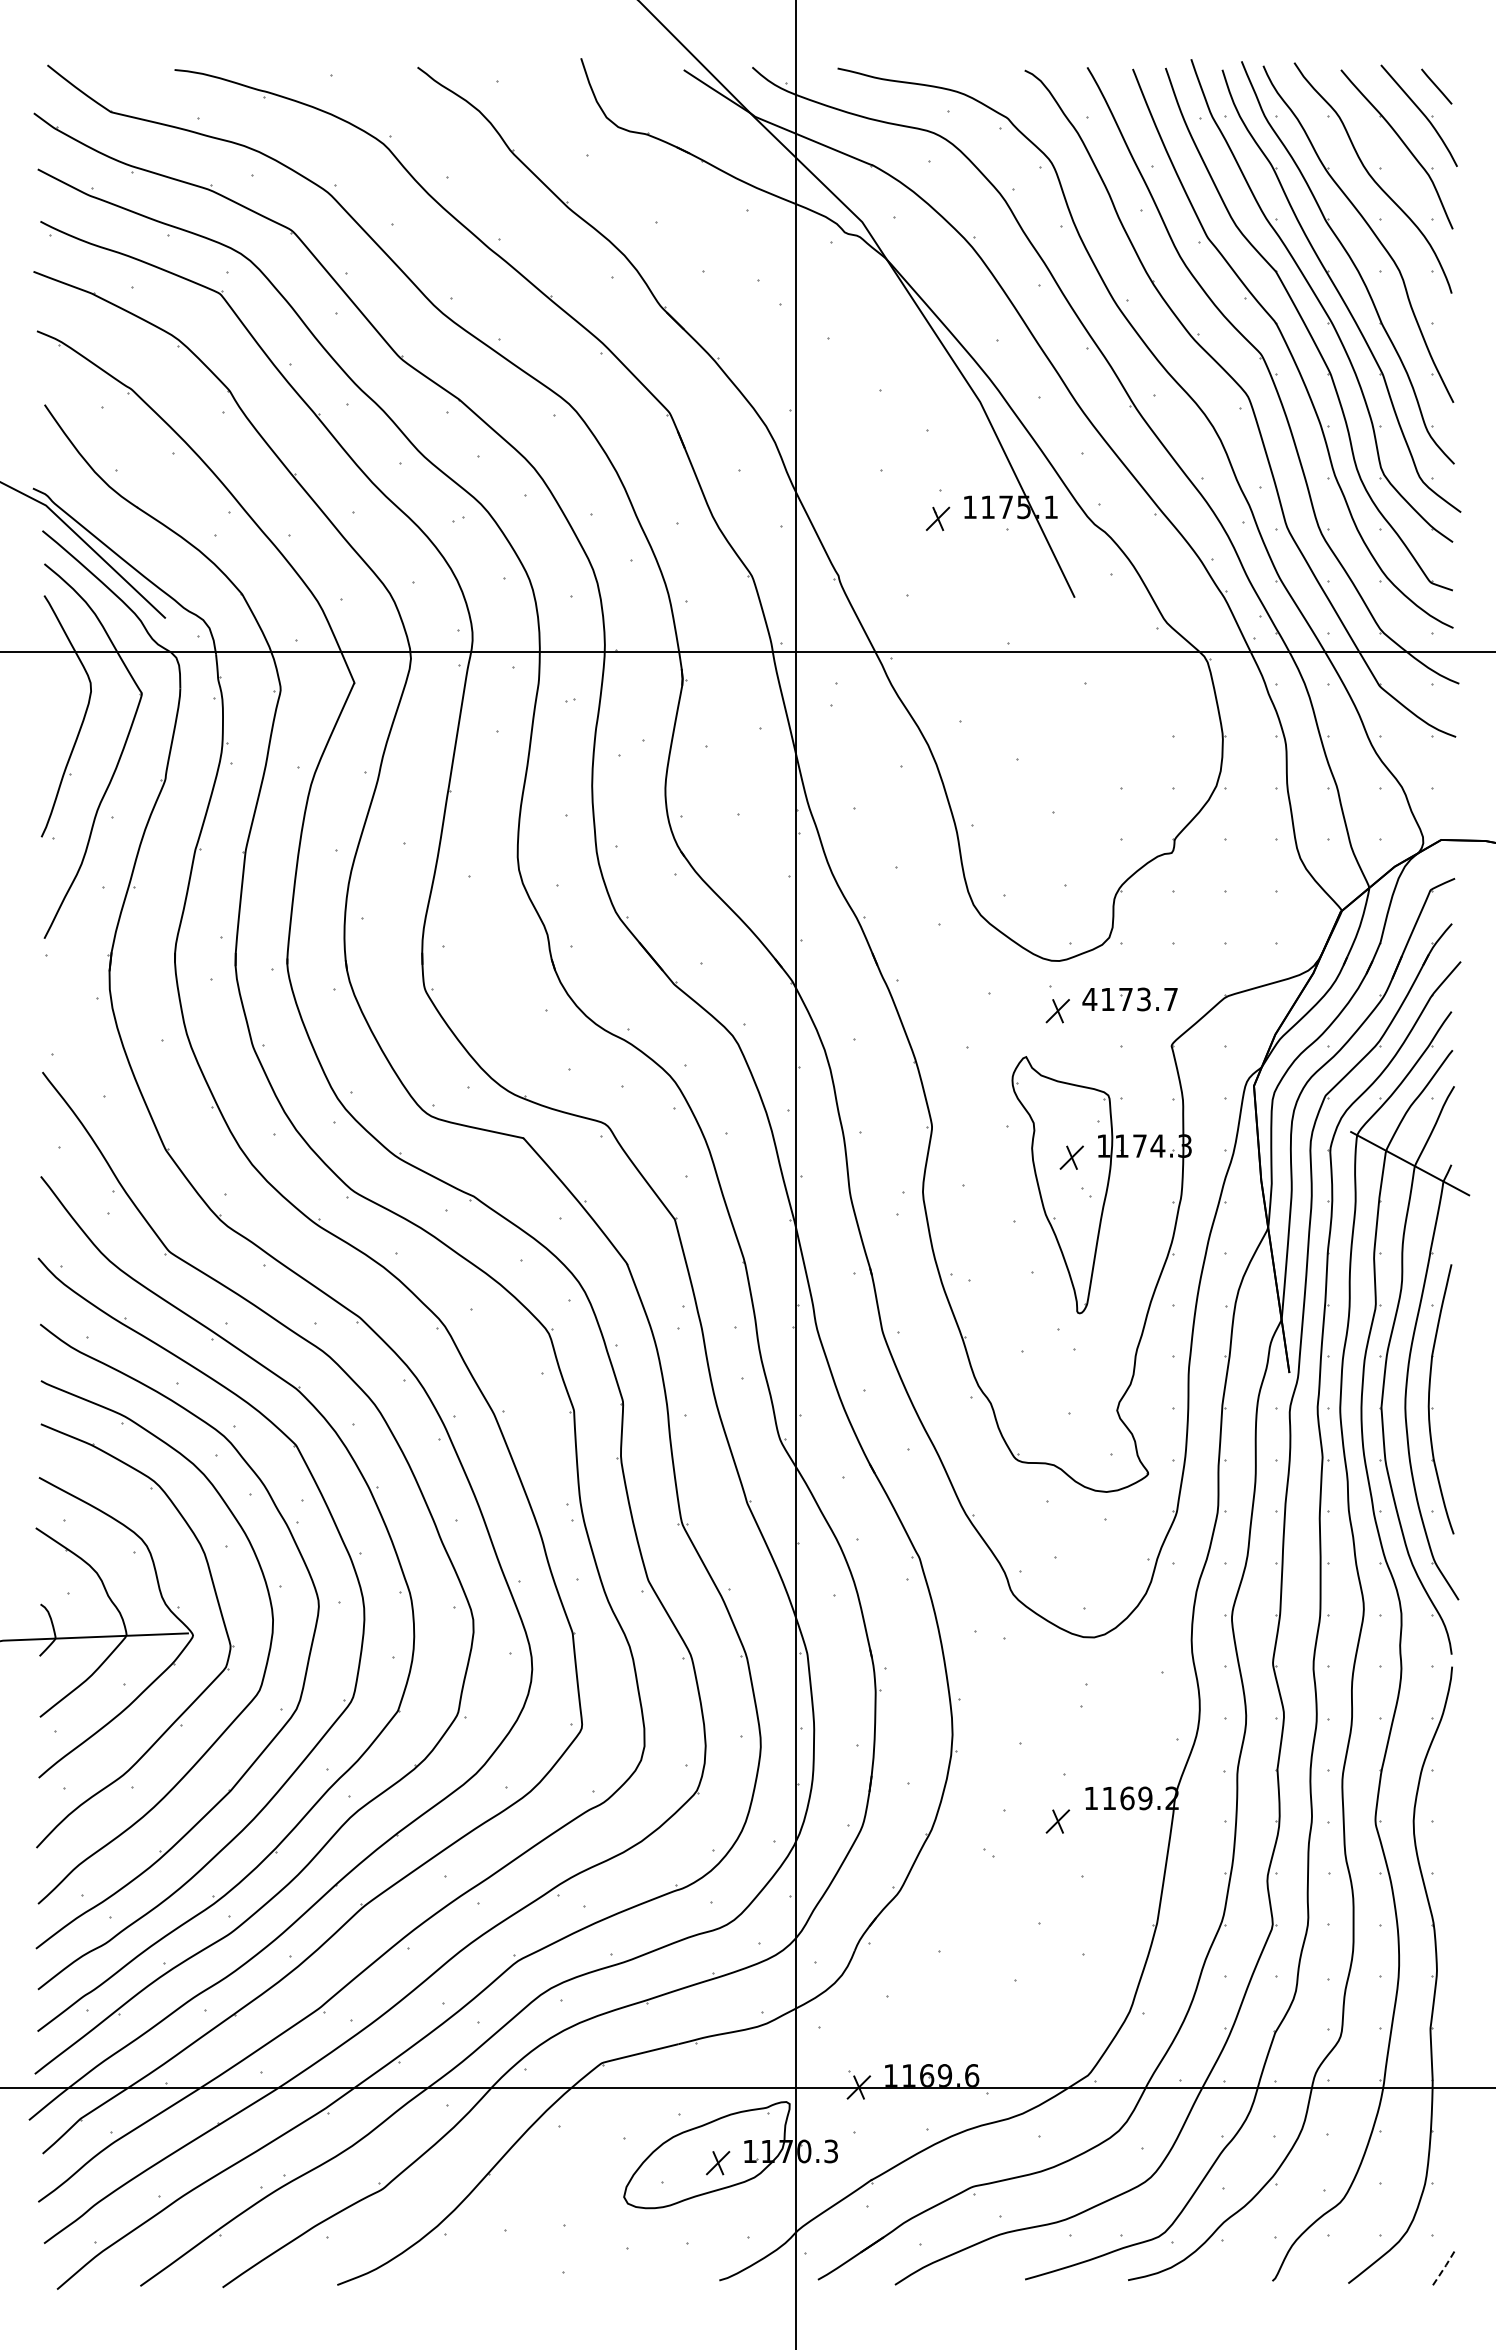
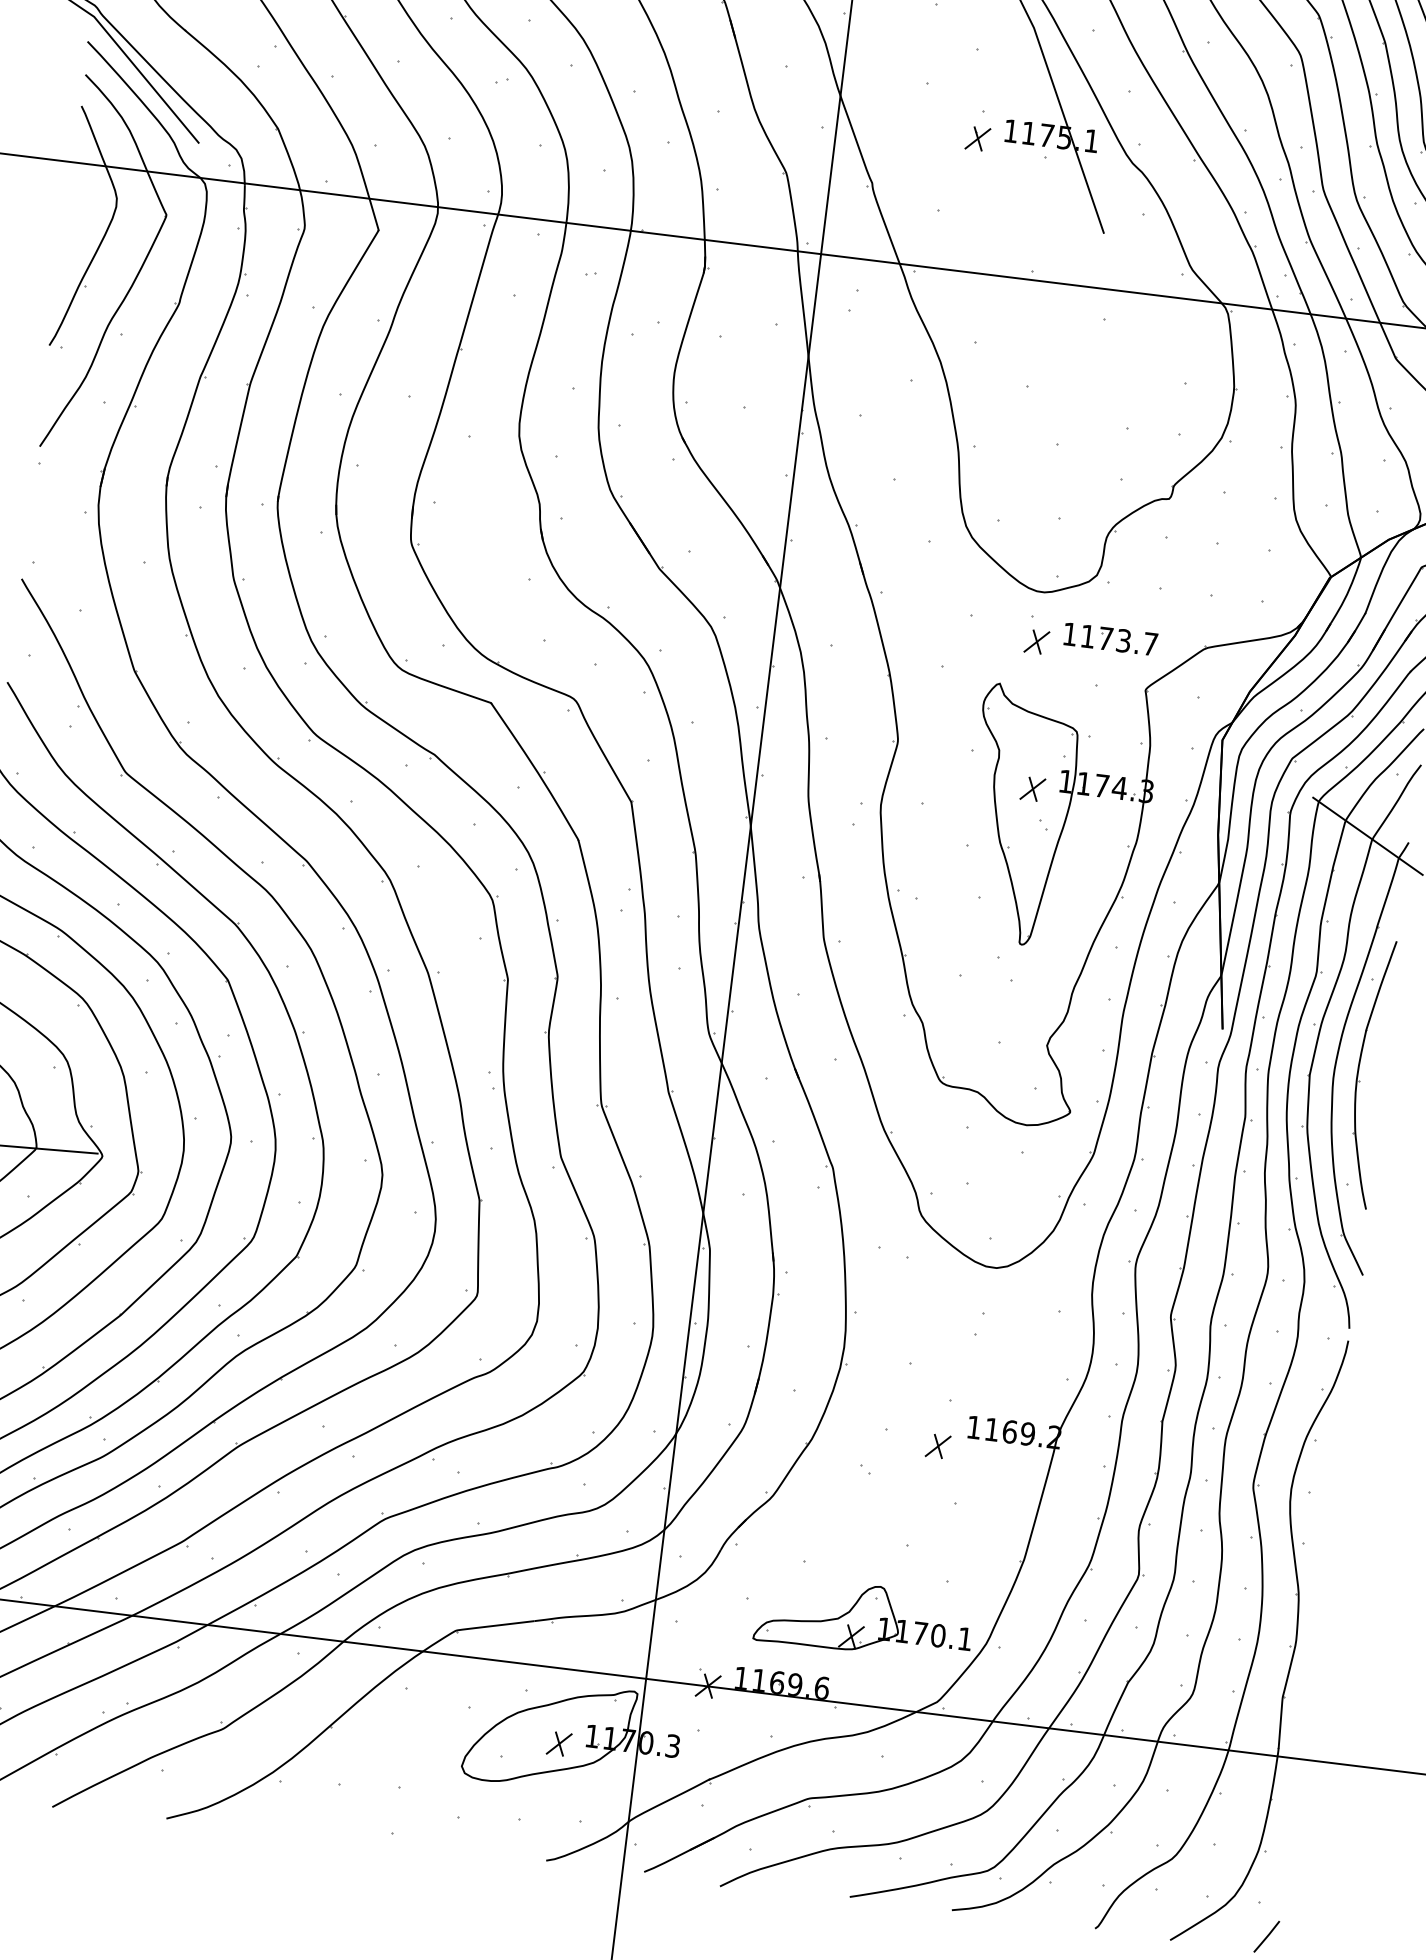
text: (1089, 999) -> (1069, 634), 4173.7 -> 1173.7
part: (1005, 2001) -> (864, 1618), added
line: (1444, 2268) -> (1267, 1937), dashed -> solid

